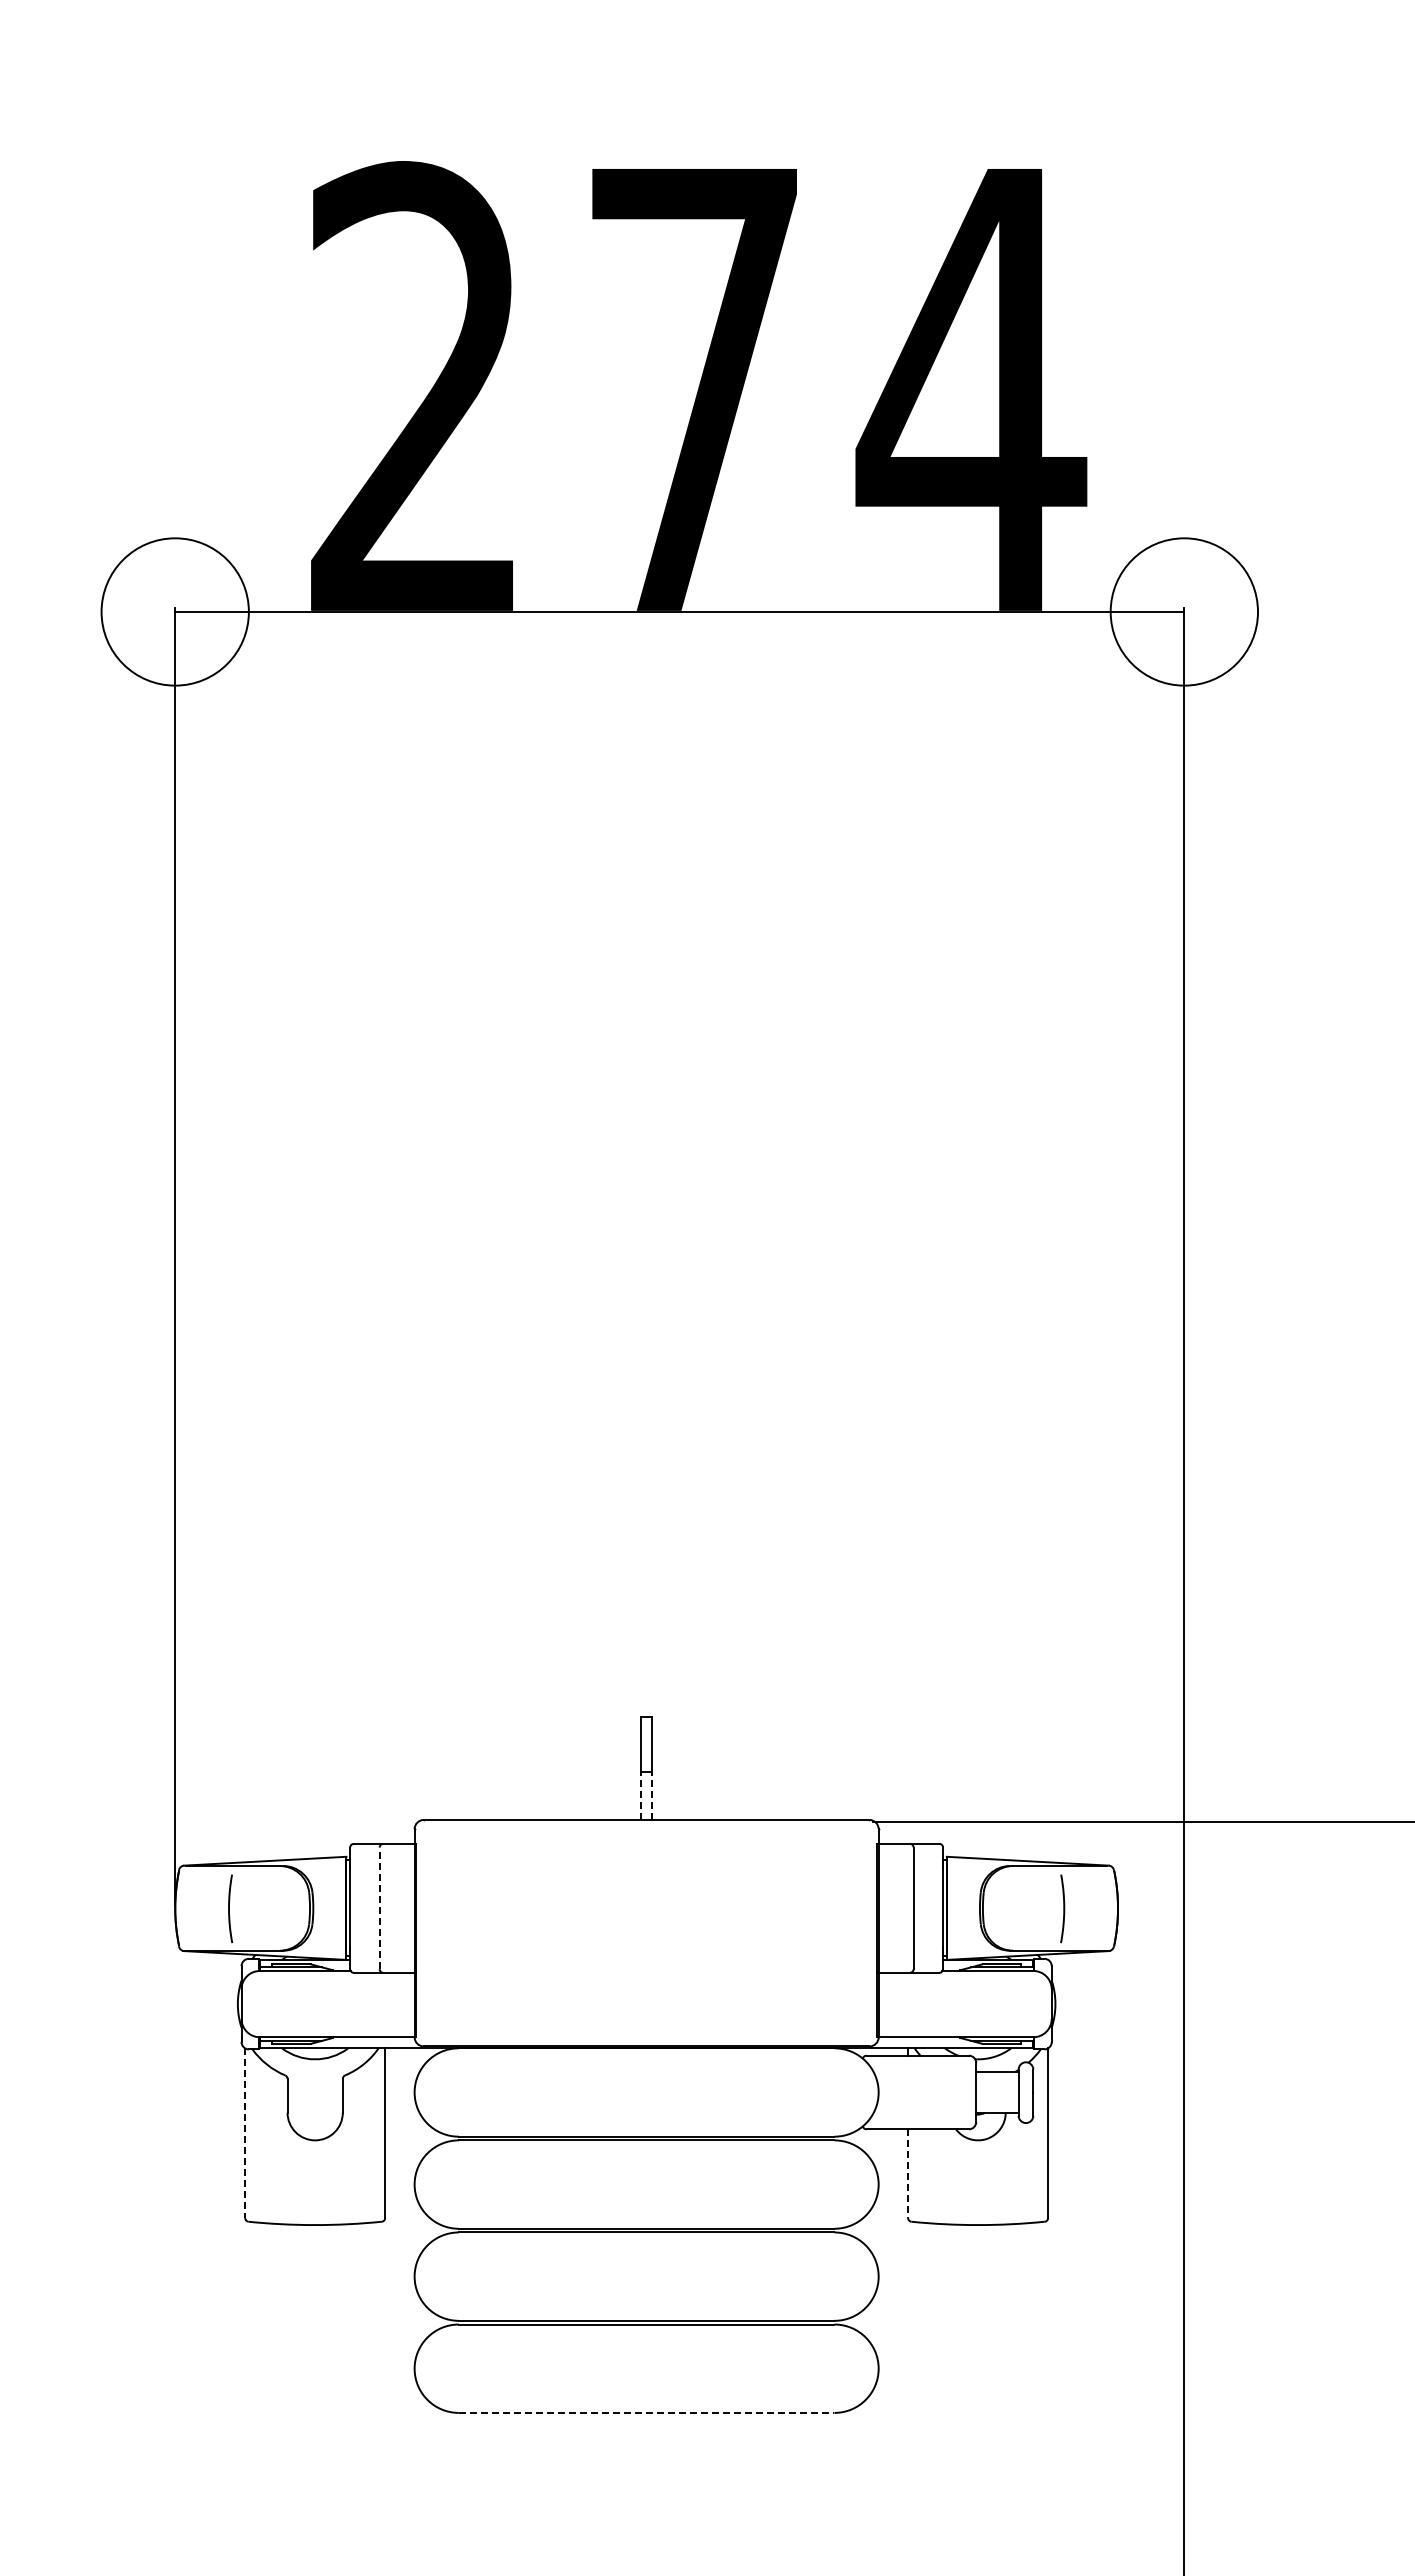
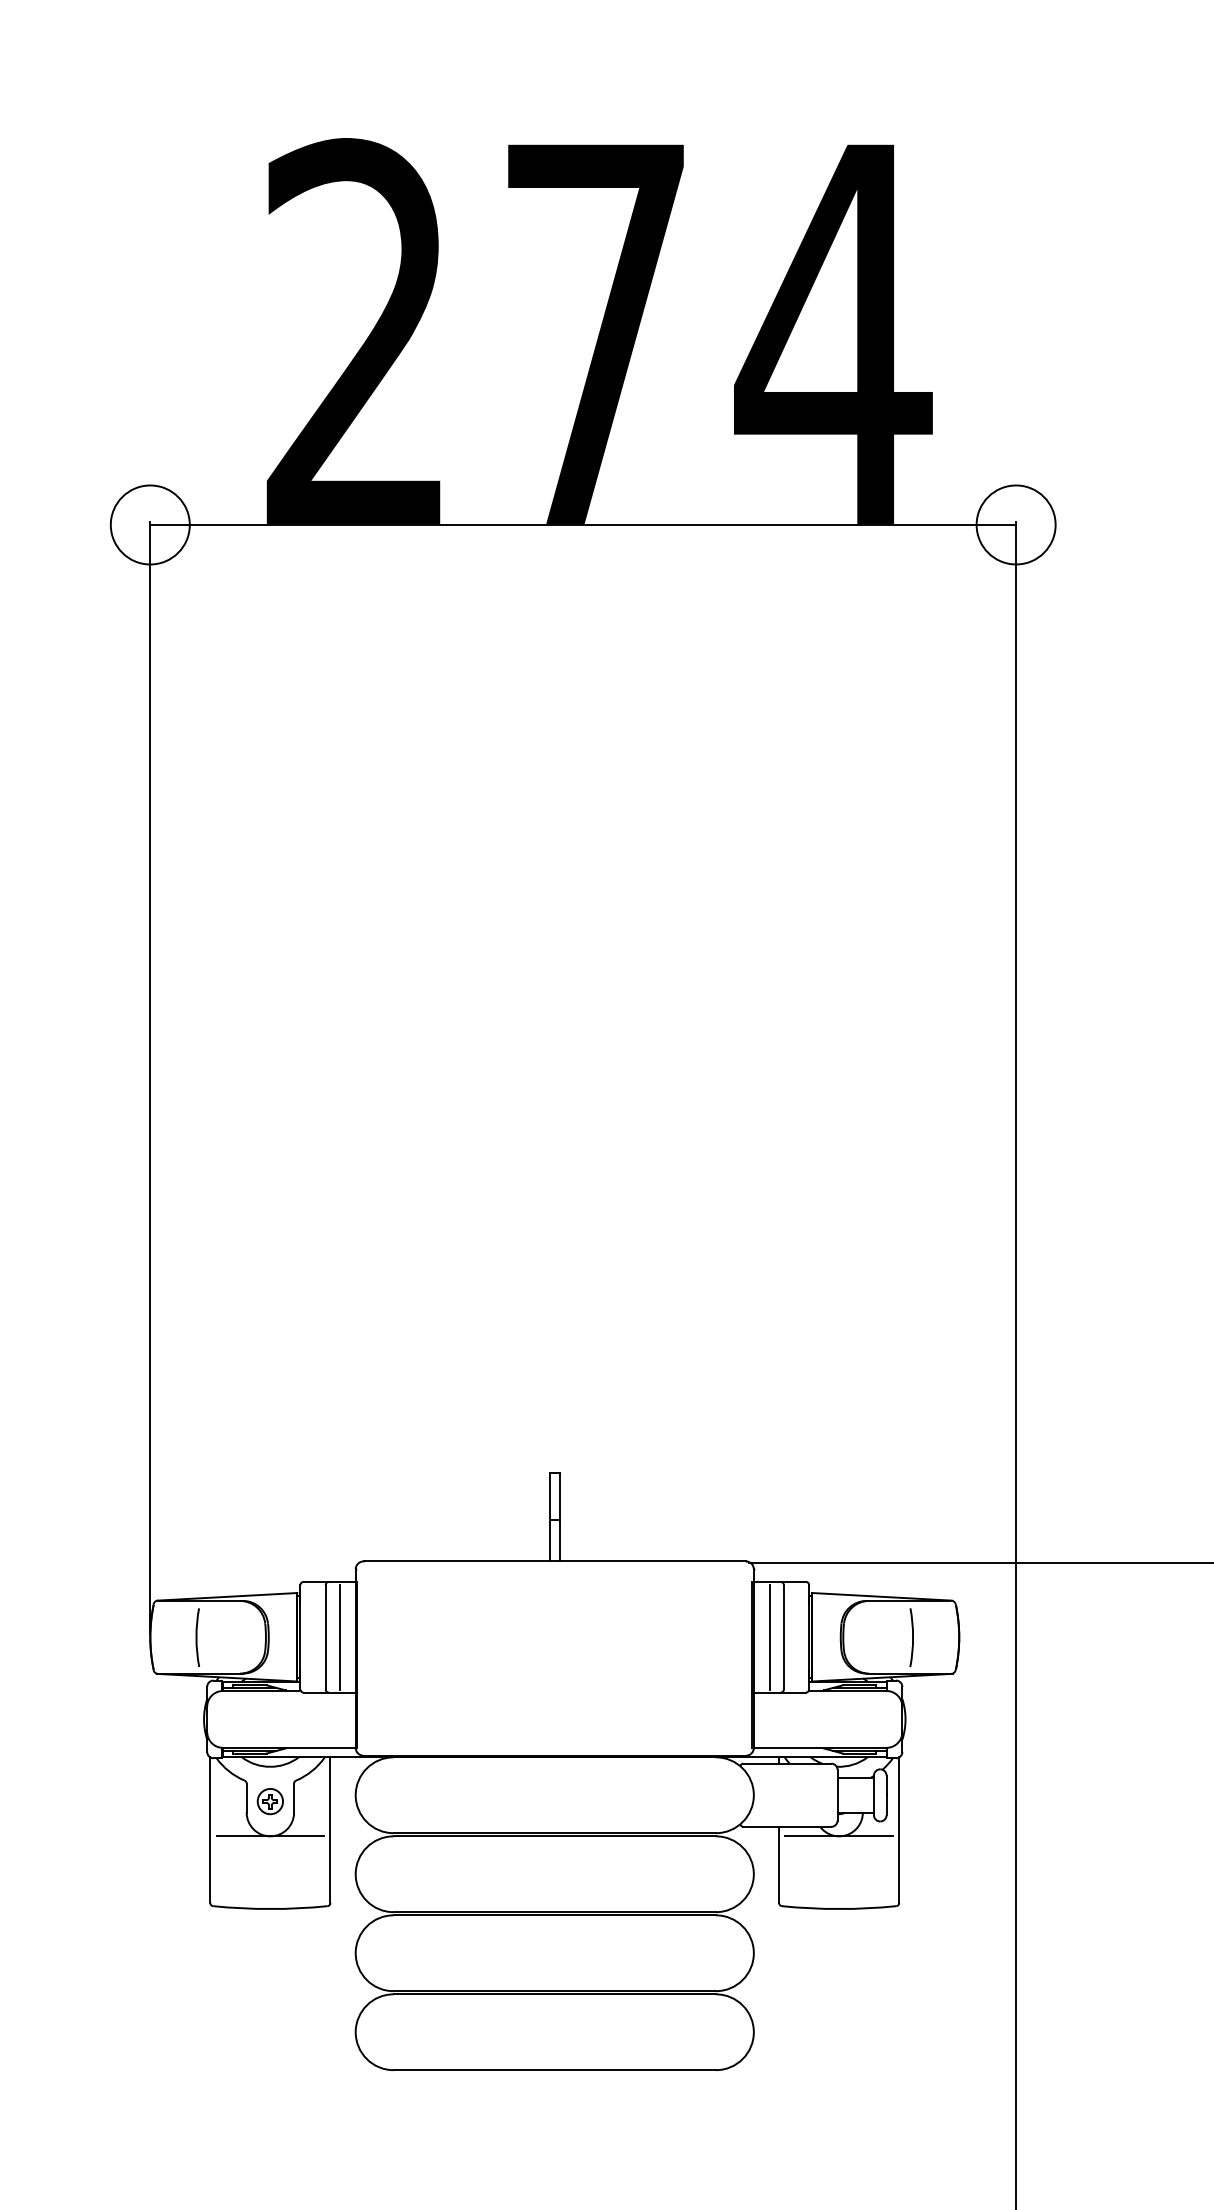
circle: (175, 611) -> (150, 524), size x0.62
circle: (1184, 611) -> (1016, 524), size x0.62
line: (641, 1796) -> (550, 1541), dashed -> solid
line: (652, 1796) -> (559, 1541), dashed -> solid
line: (379, 1908) -> (325, 1637), dashed -> solid
line: (396, 1908) -> (340, 1637), added
line: (897, 1908) -> (770, 1637), added
part: (314, 2099) -> (269, 1801), added
line: (245, 2133) -> (210, 1830), dashed -> solid
line: (314, 2140) -> (269, 1836), added
line: (977, 2140) -> (838, 1836), added
line: (908, 2174) -> (779, 1865), dashed -> solid
line: (646, 2412) -> (554, 2069), dashed -> solid

